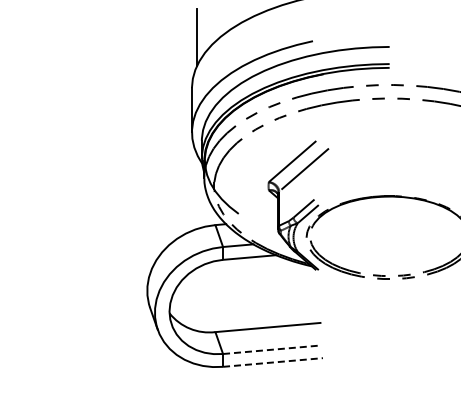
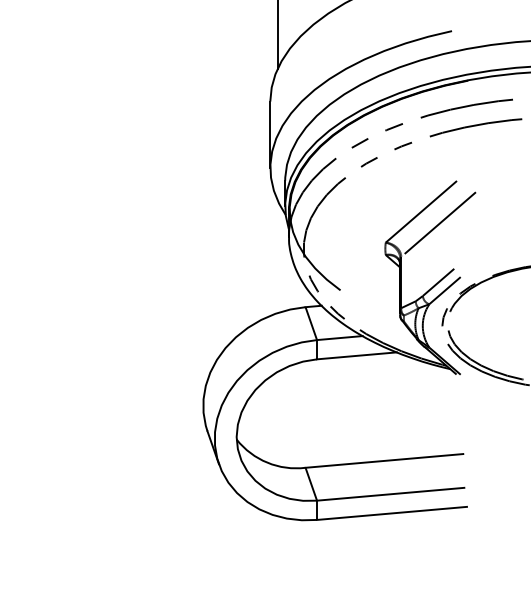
line: (272, 349) -> (391, 493), dashed -> solid
line: (273, 362) -> (392, 513), dashed -> solid

